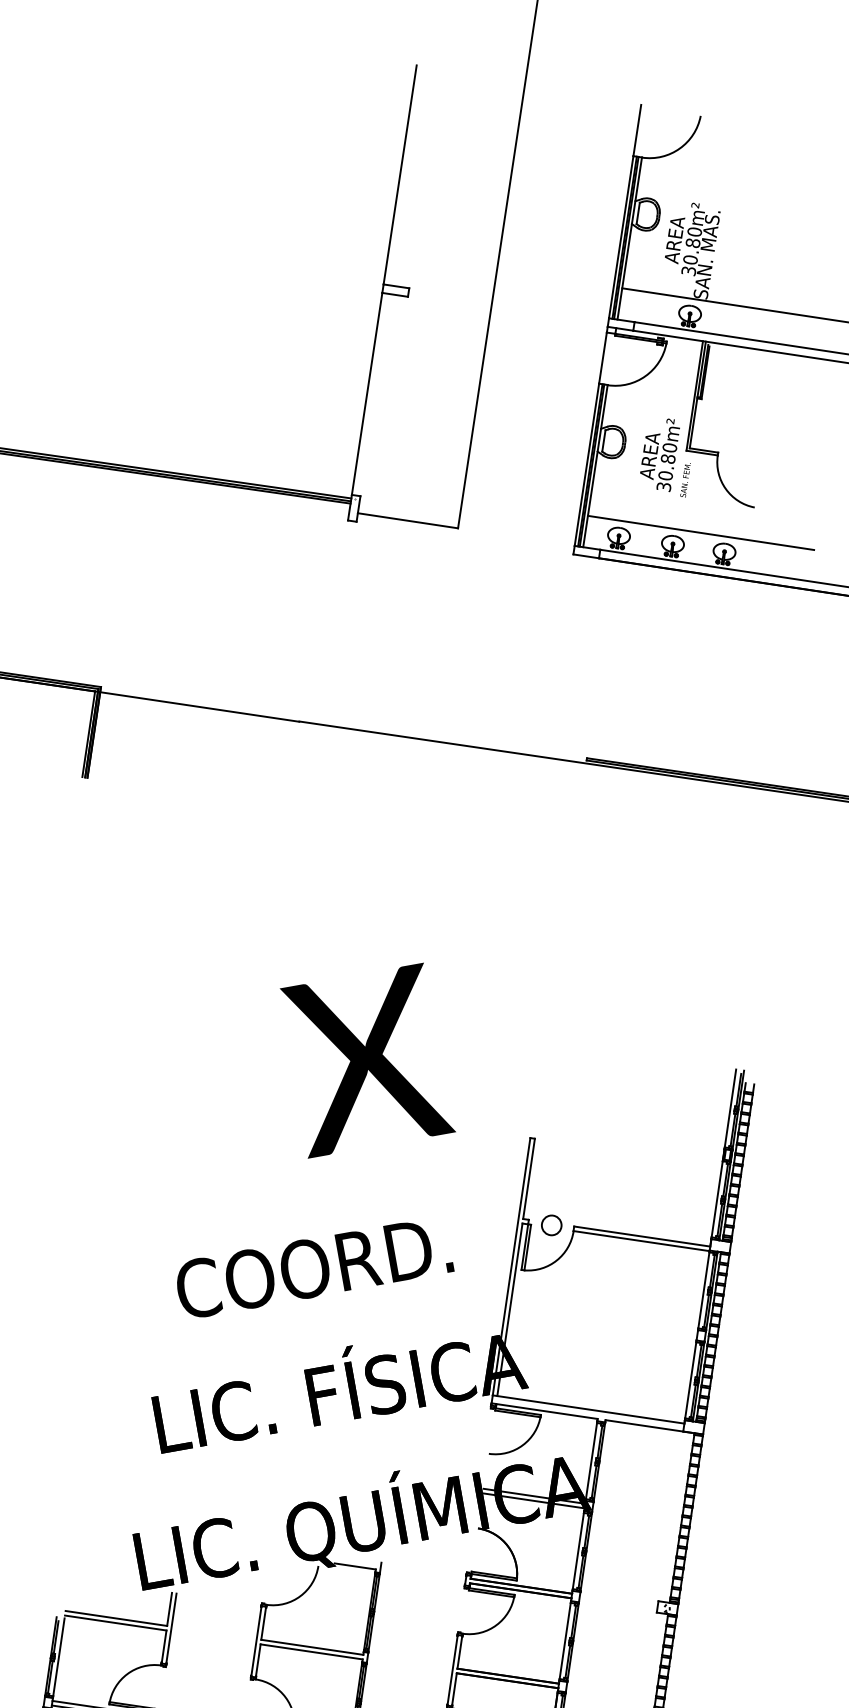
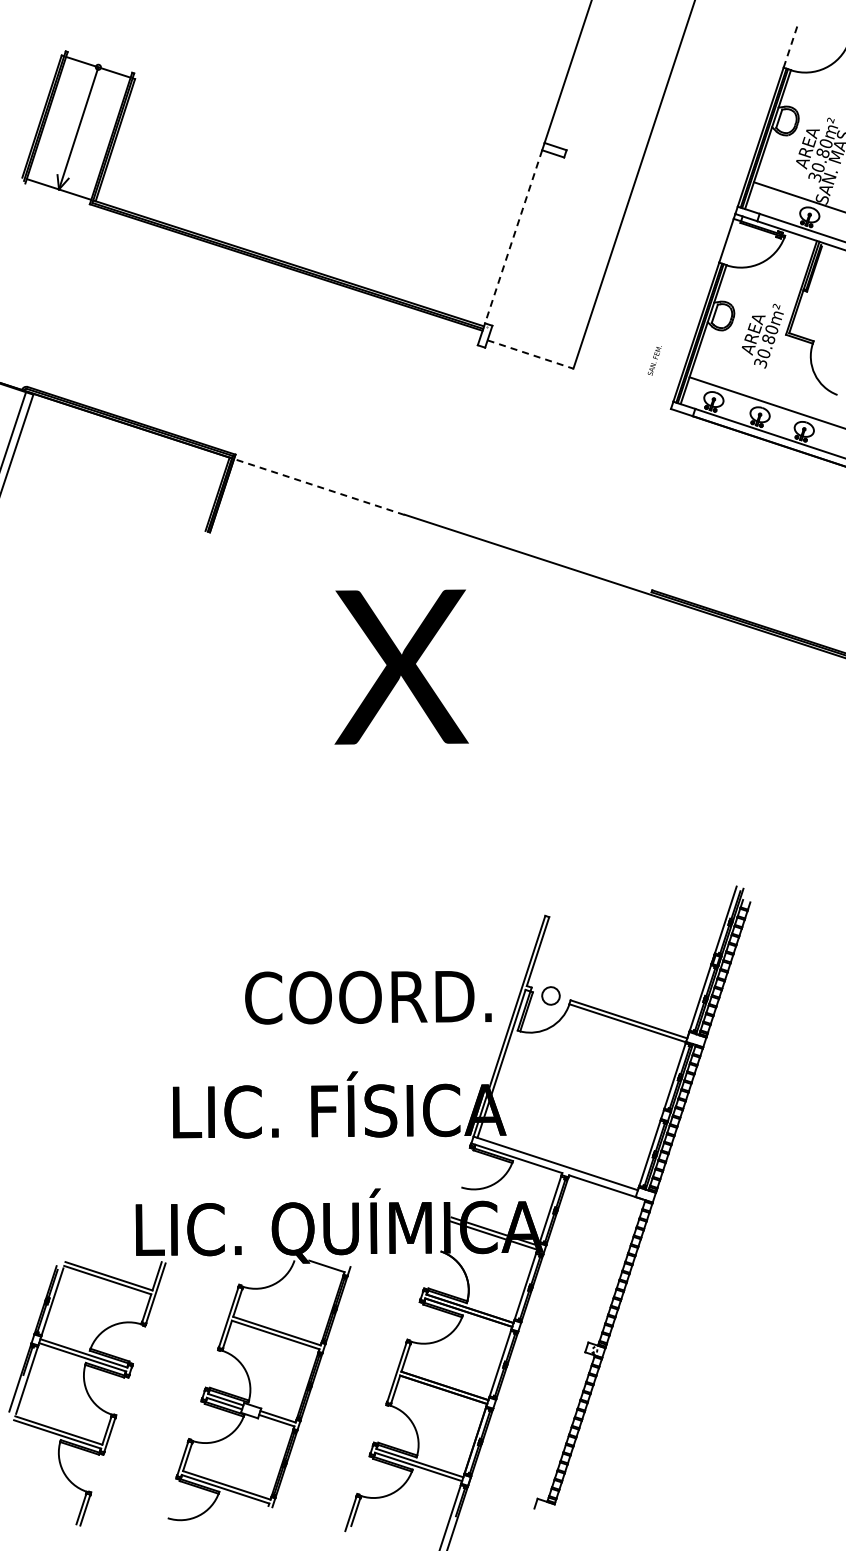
line: (637, 130) -> (791, 45), solid -> dashed
line: (367, 394) -> (513, 237), solid -> dashed
text: (685, 480) -> (654, 360), moved
line: (407, 520) -> (530, 354), solid -> dashed
line: (196, 706) -> (316, 486), solid -> dashed
text: (367, 1059) -> (401, 666), moved
text: (313, 1267) -> (368, 997), moved

